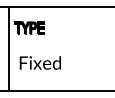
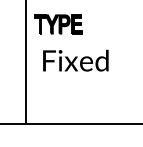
text: (39, 62) -> (74, 60), moved

